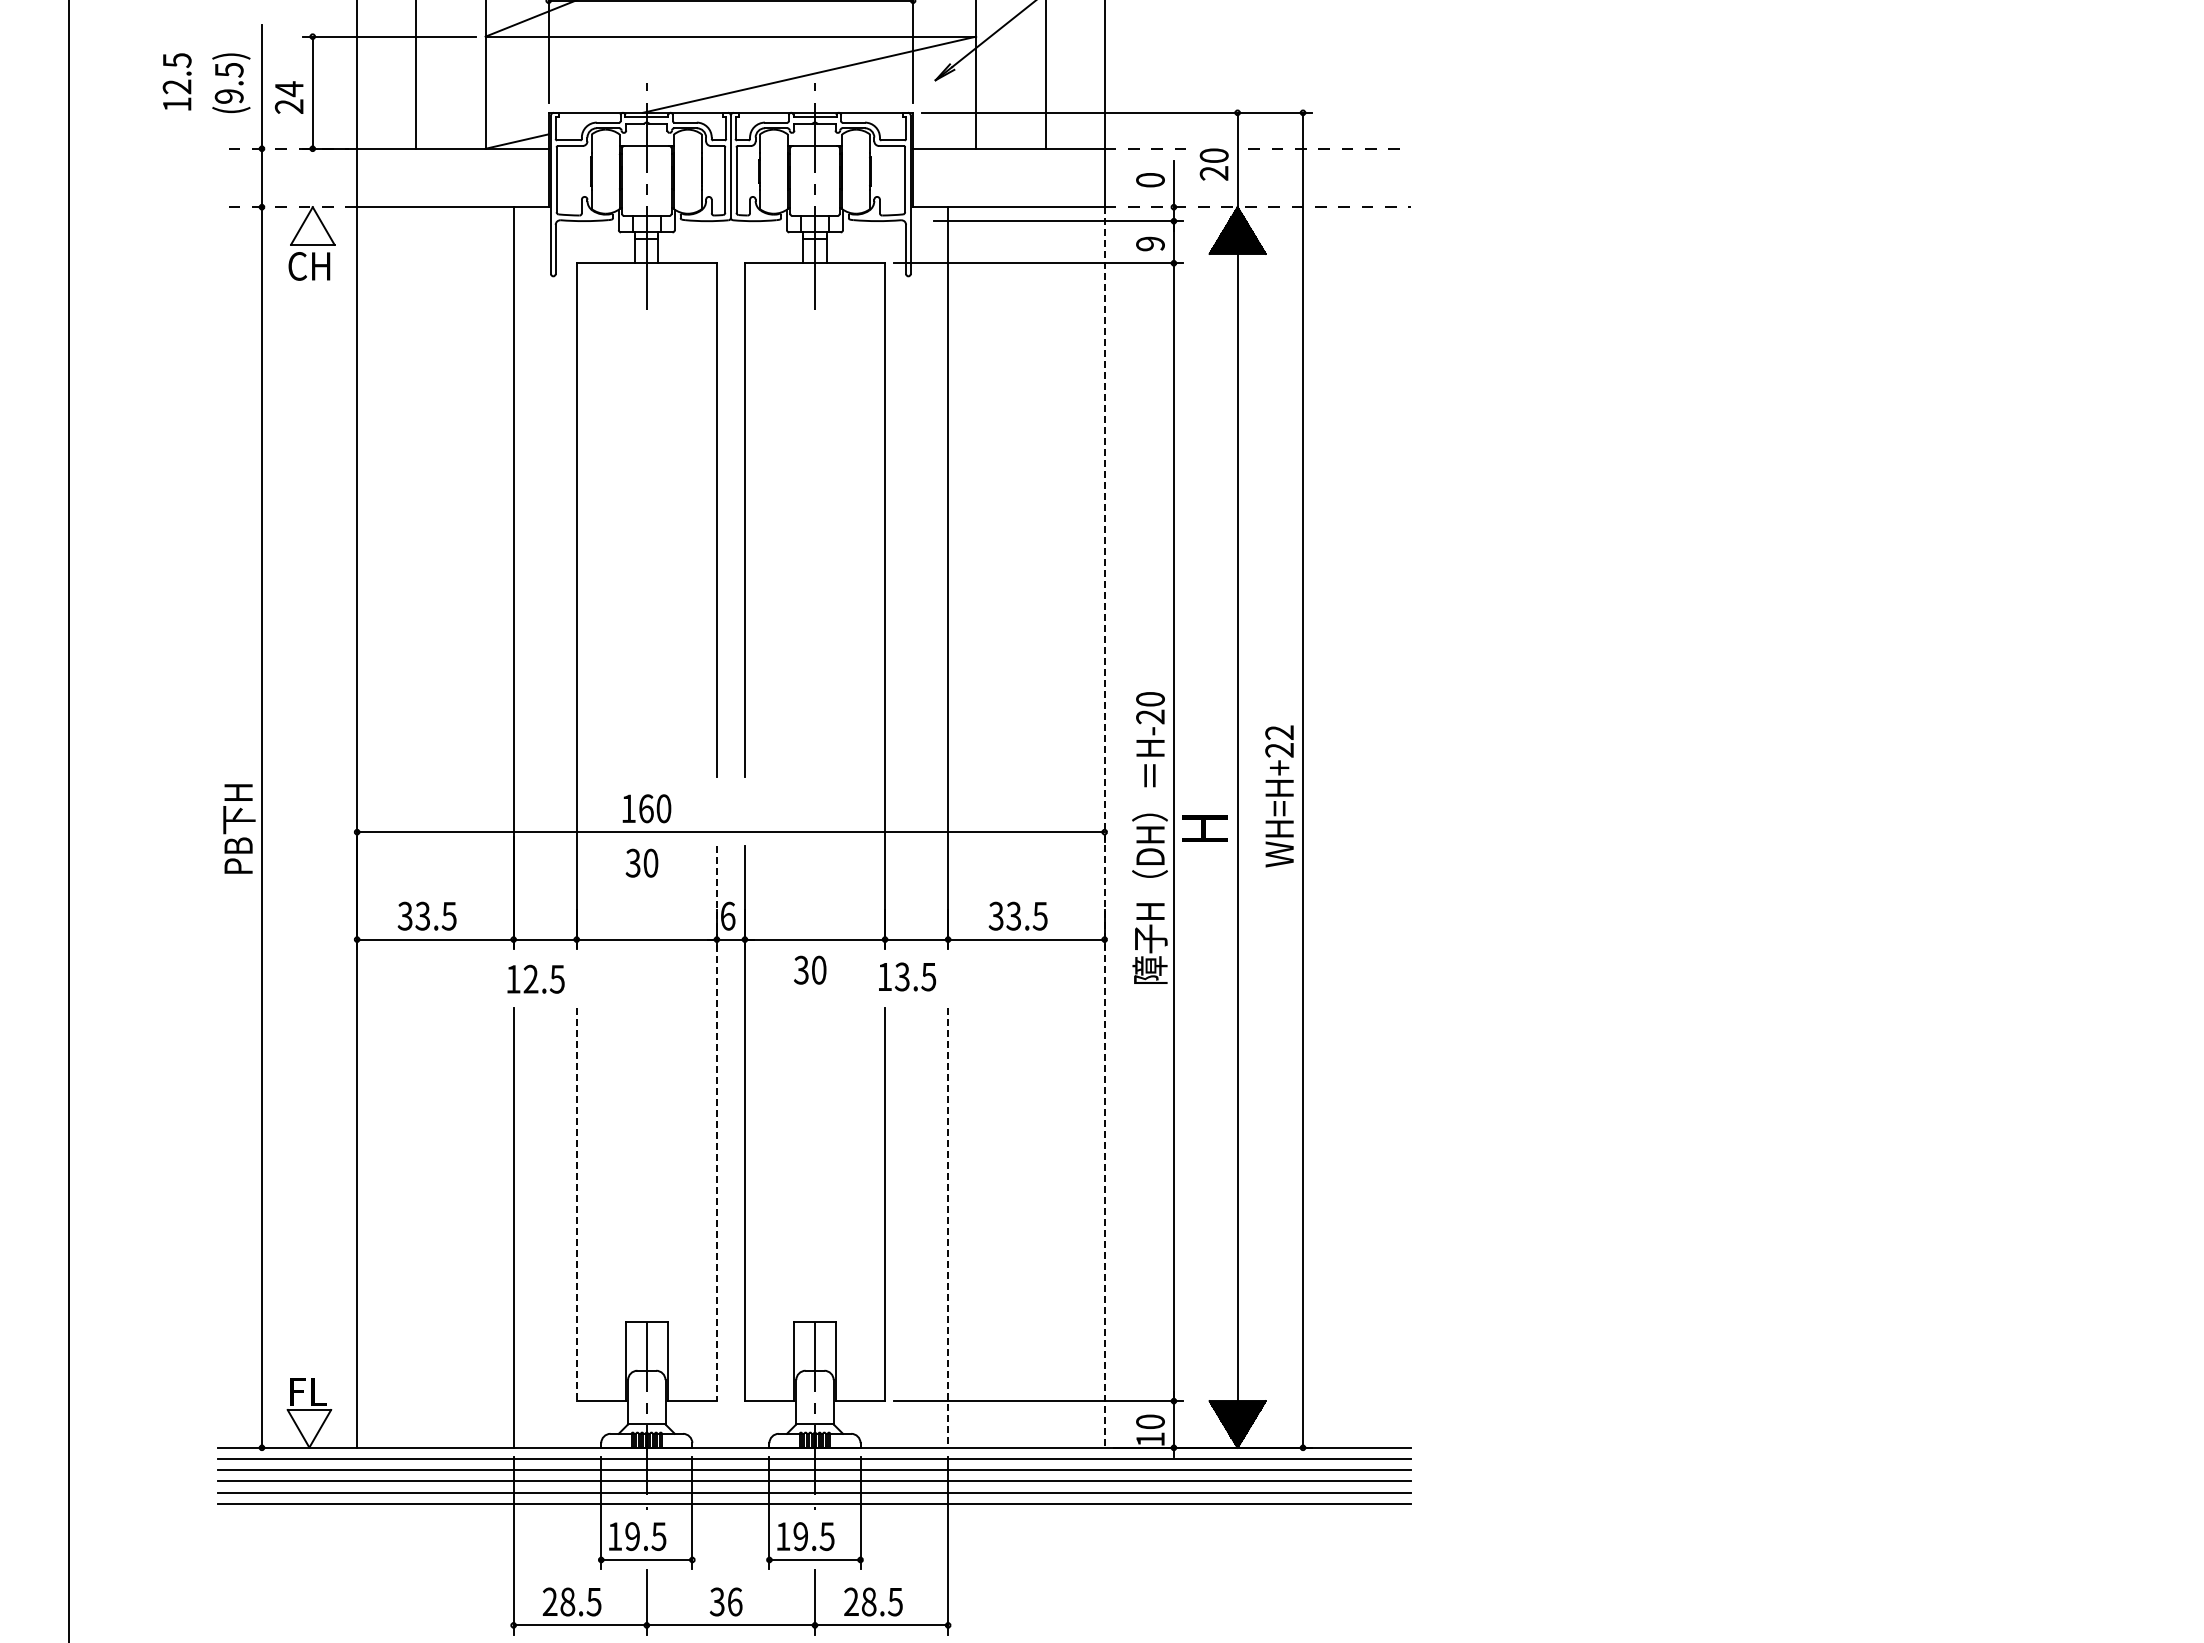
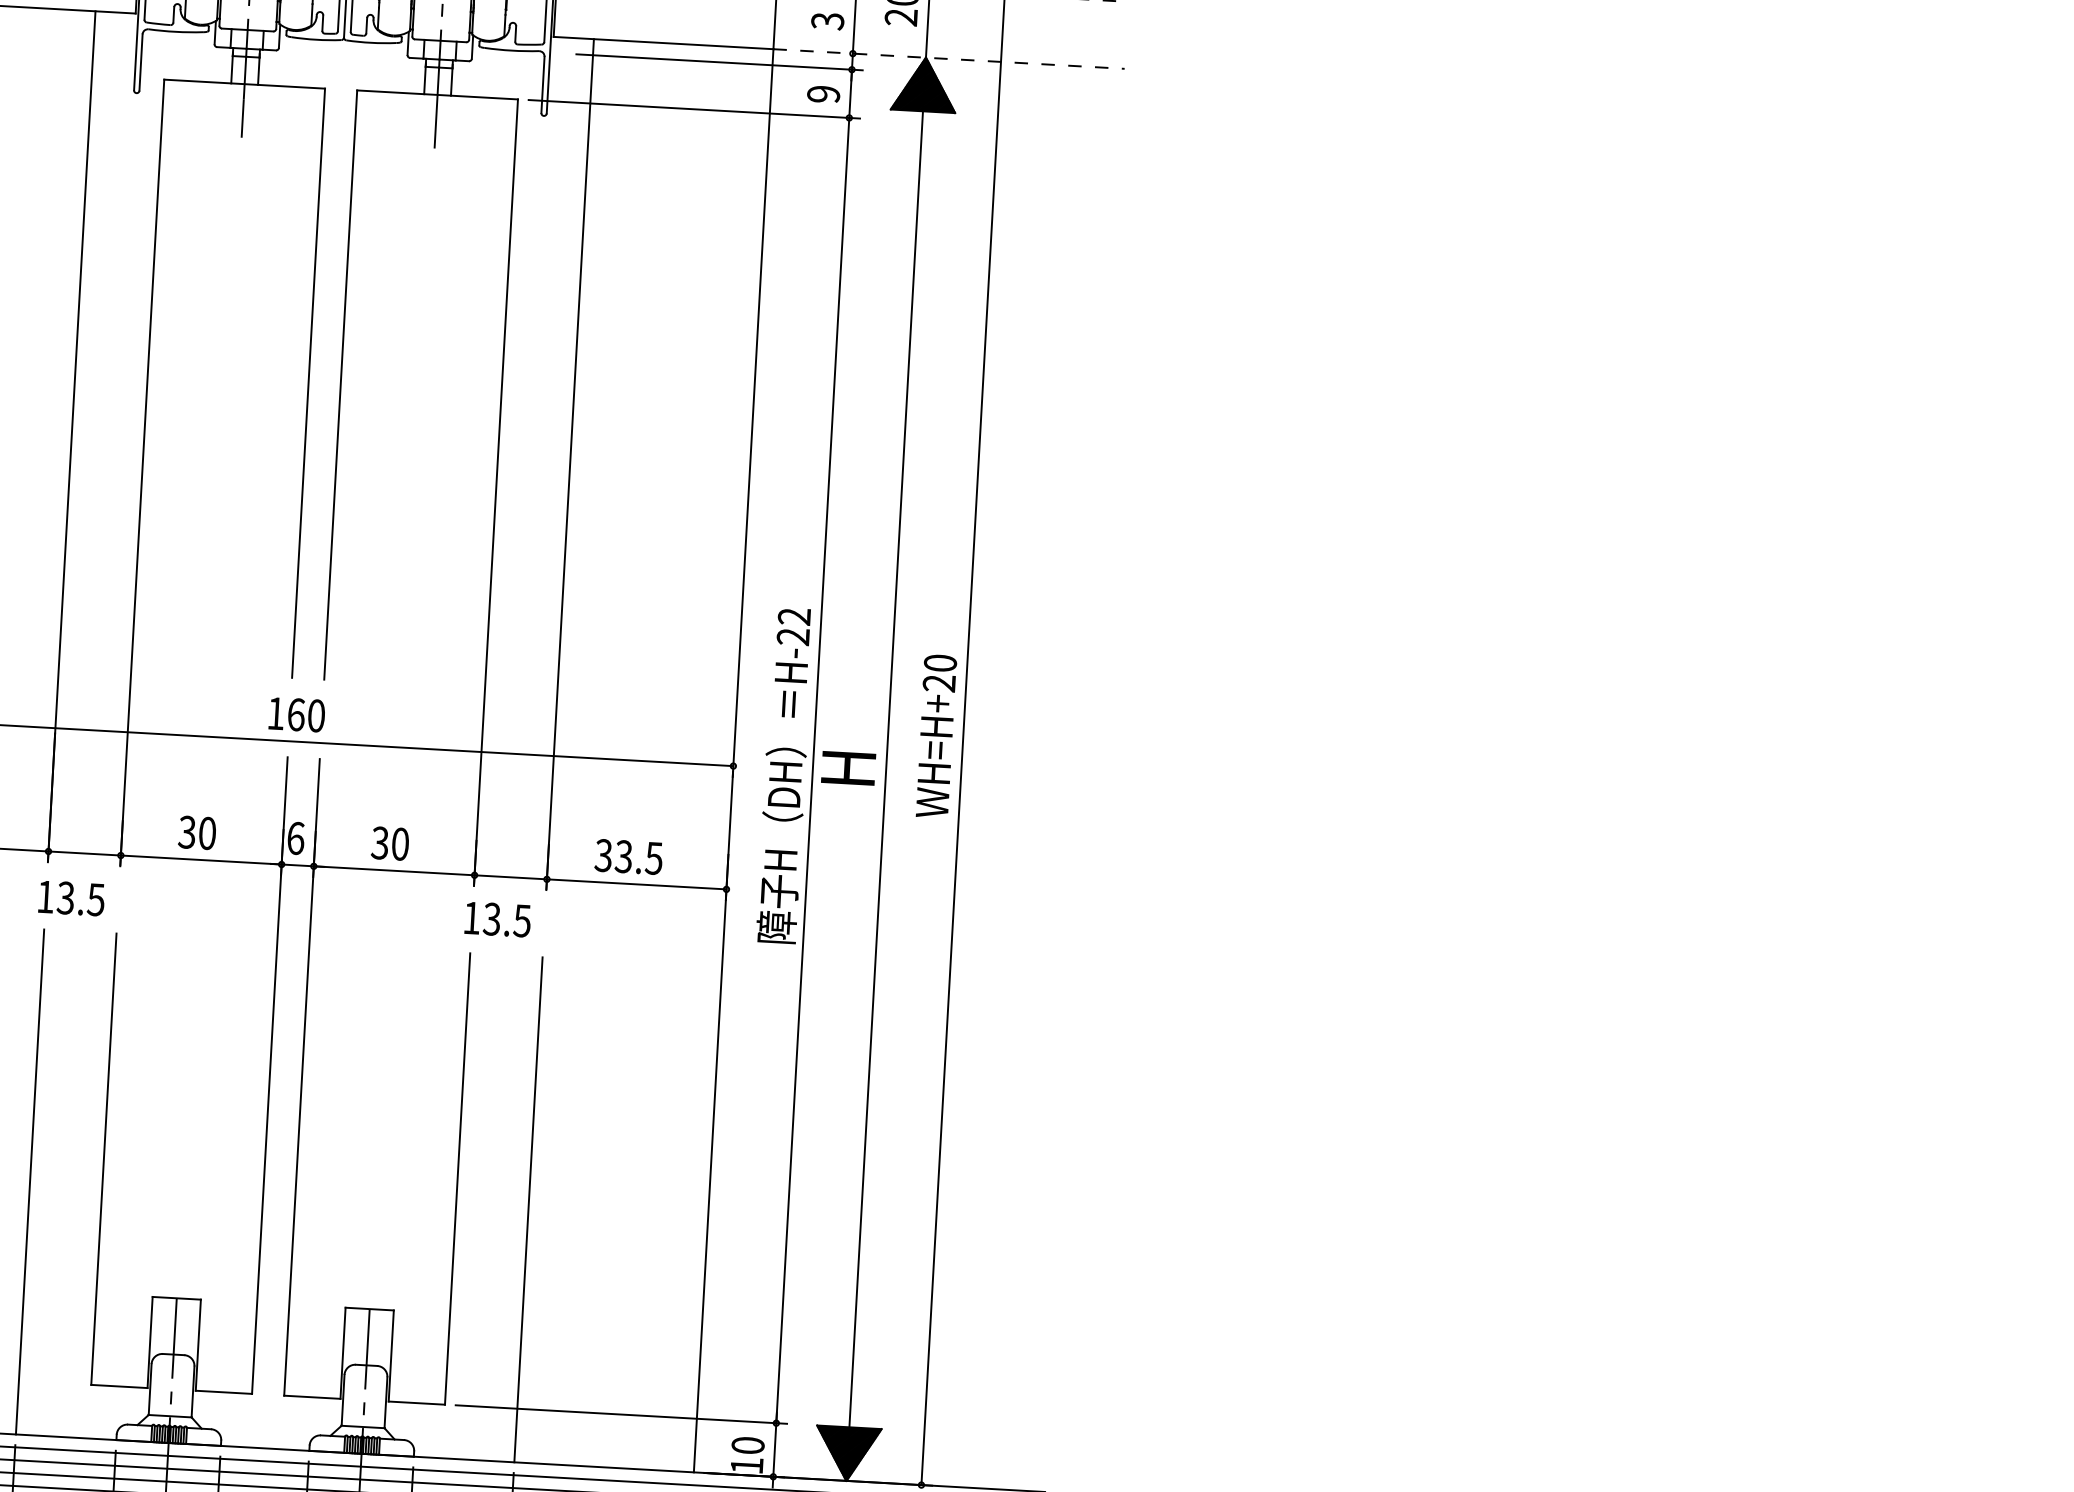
text: (1150, 180) -> (827, 21), 0 -> 3
text: (1150, 699) -> (794, 616), H-20 -> H-22
text: (1279, 732) -> (940, 663), WH=H+22 -> WH=H+20
text: (646, 808) -> (296, 714), moved
line: (1104, 828) -> (733, 761), dashed -> solid
text: (641, 862) -> (196, 832), moved
text: (810, 969) -> (390, 842), moved
text: (530, 979) -> (65, 898), 12.5 -> 13.5
line: (716, 1124) -> (269, 1076), dashed -> solid
line: (576, 1204) -> (103, 1159), dashed -> solid
line: (948, 1228) -> (528, 1210), dashed -> solid

